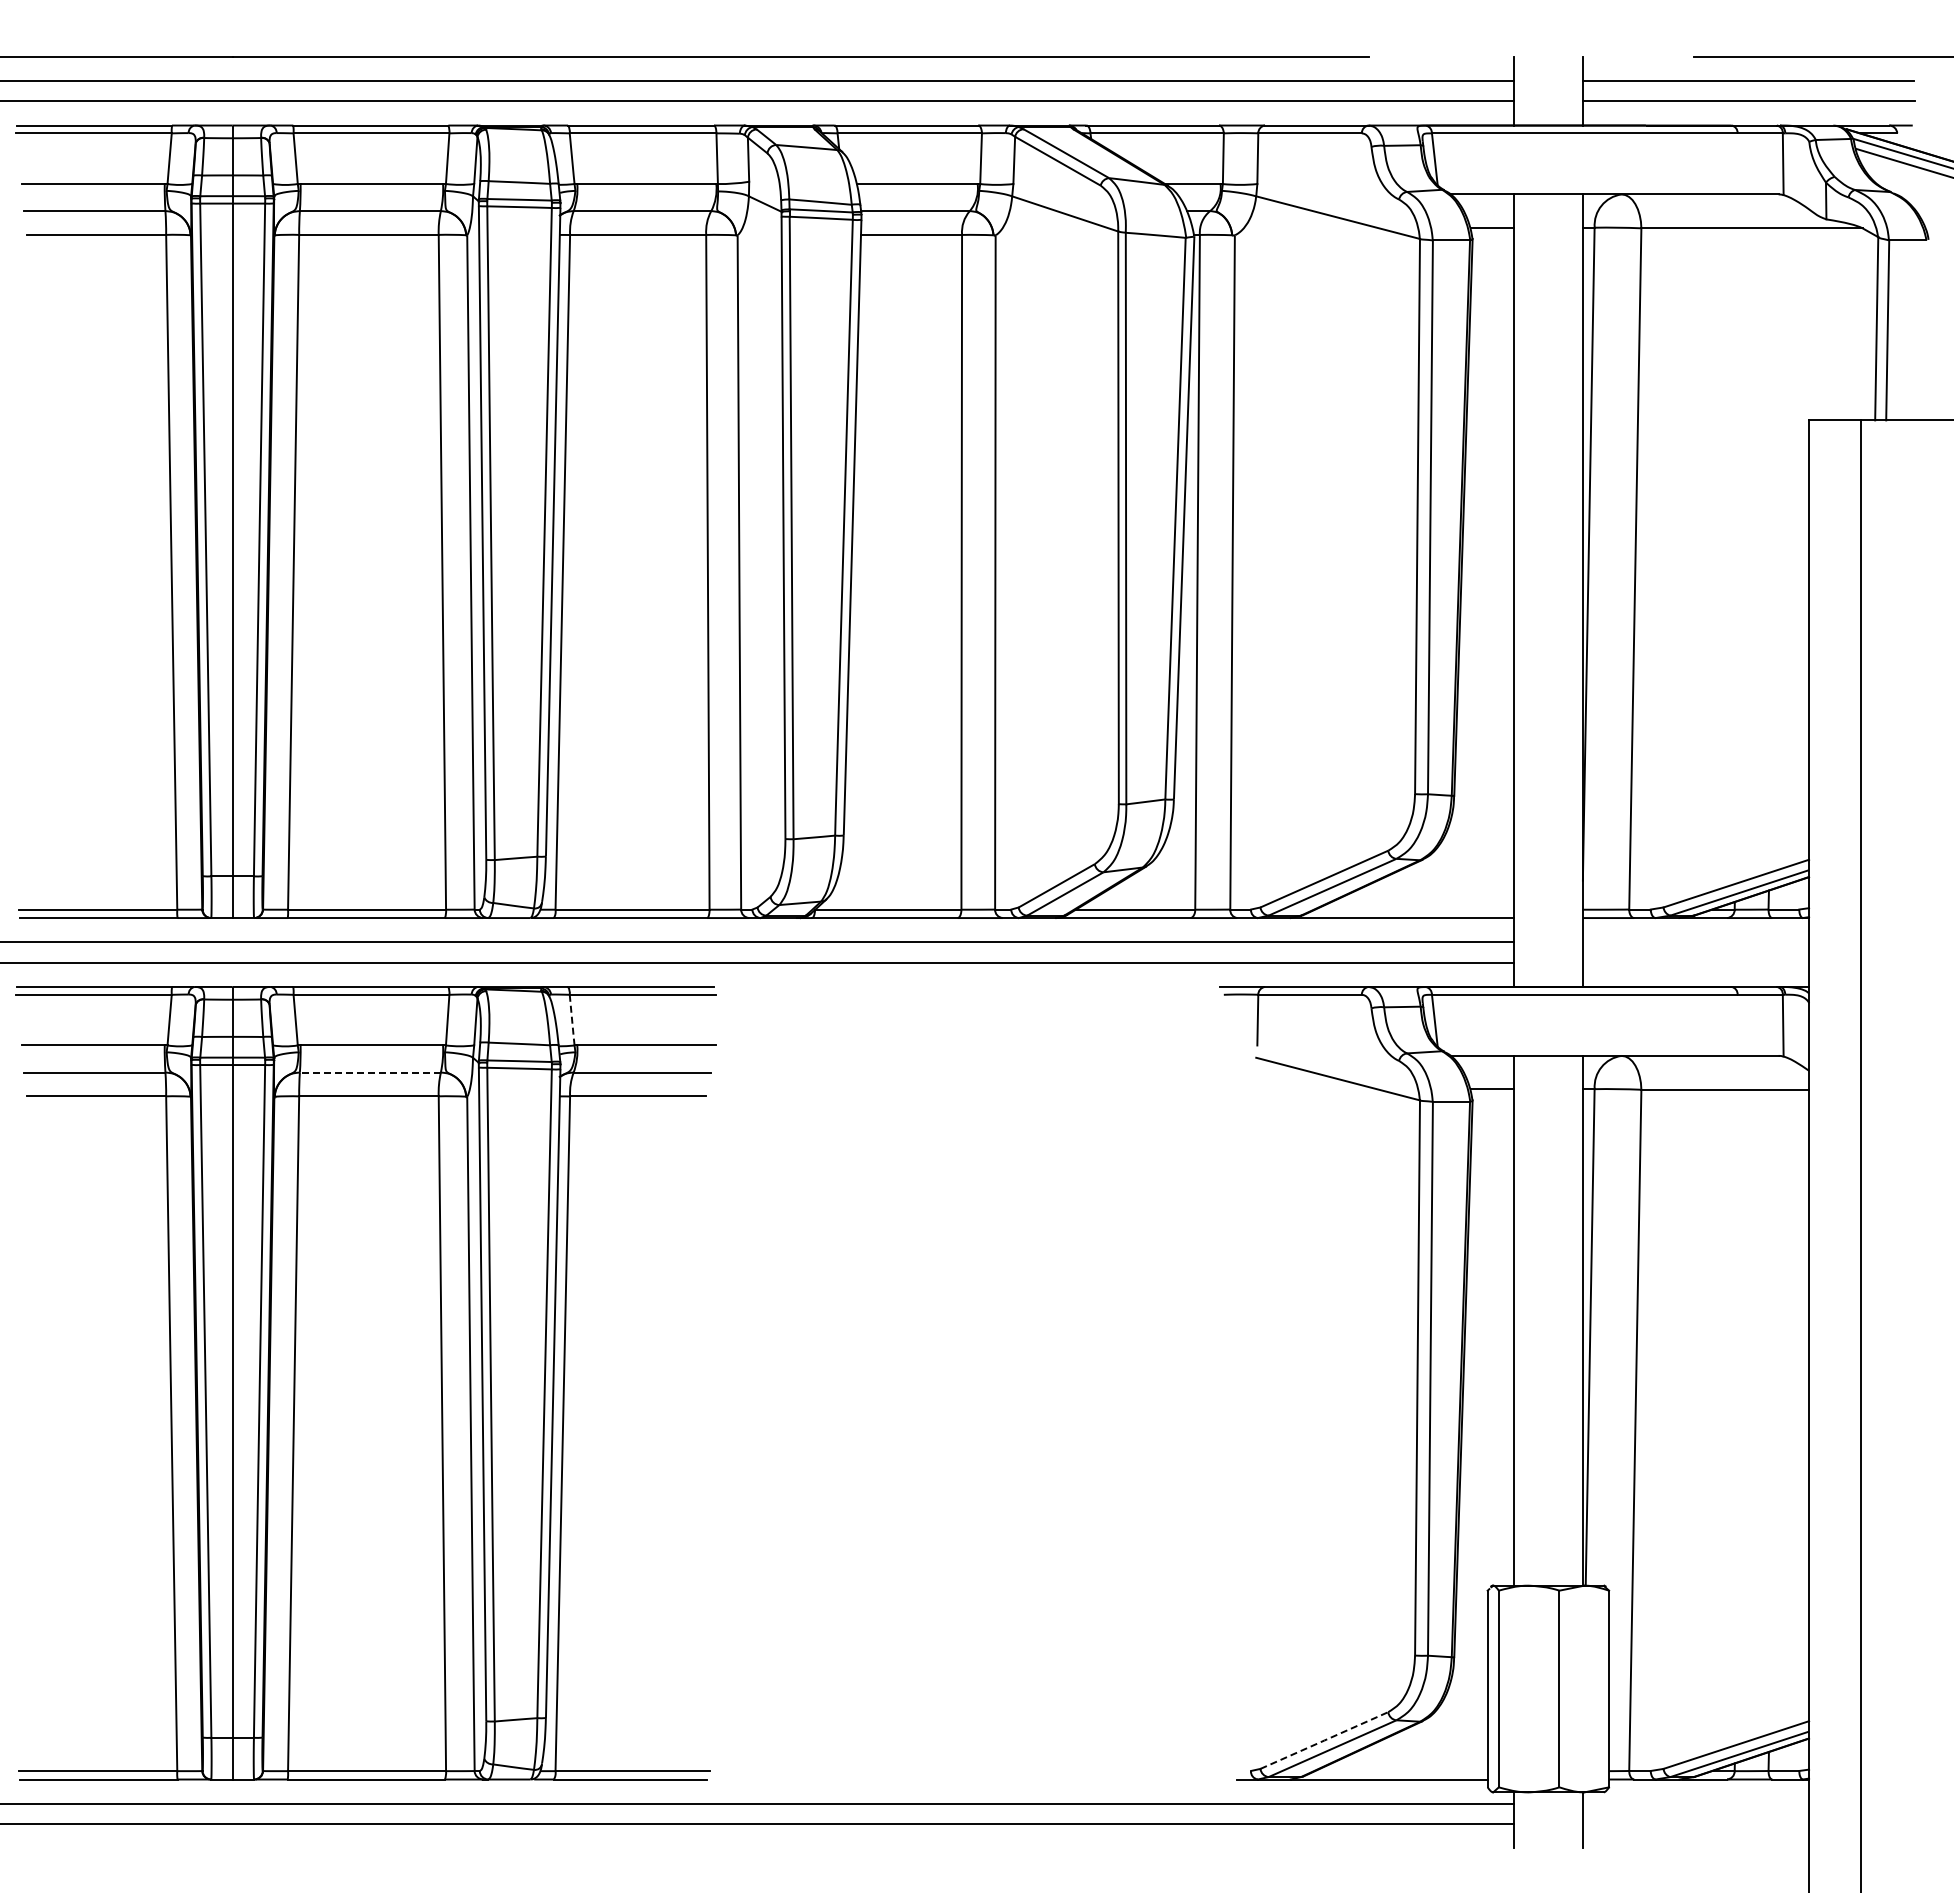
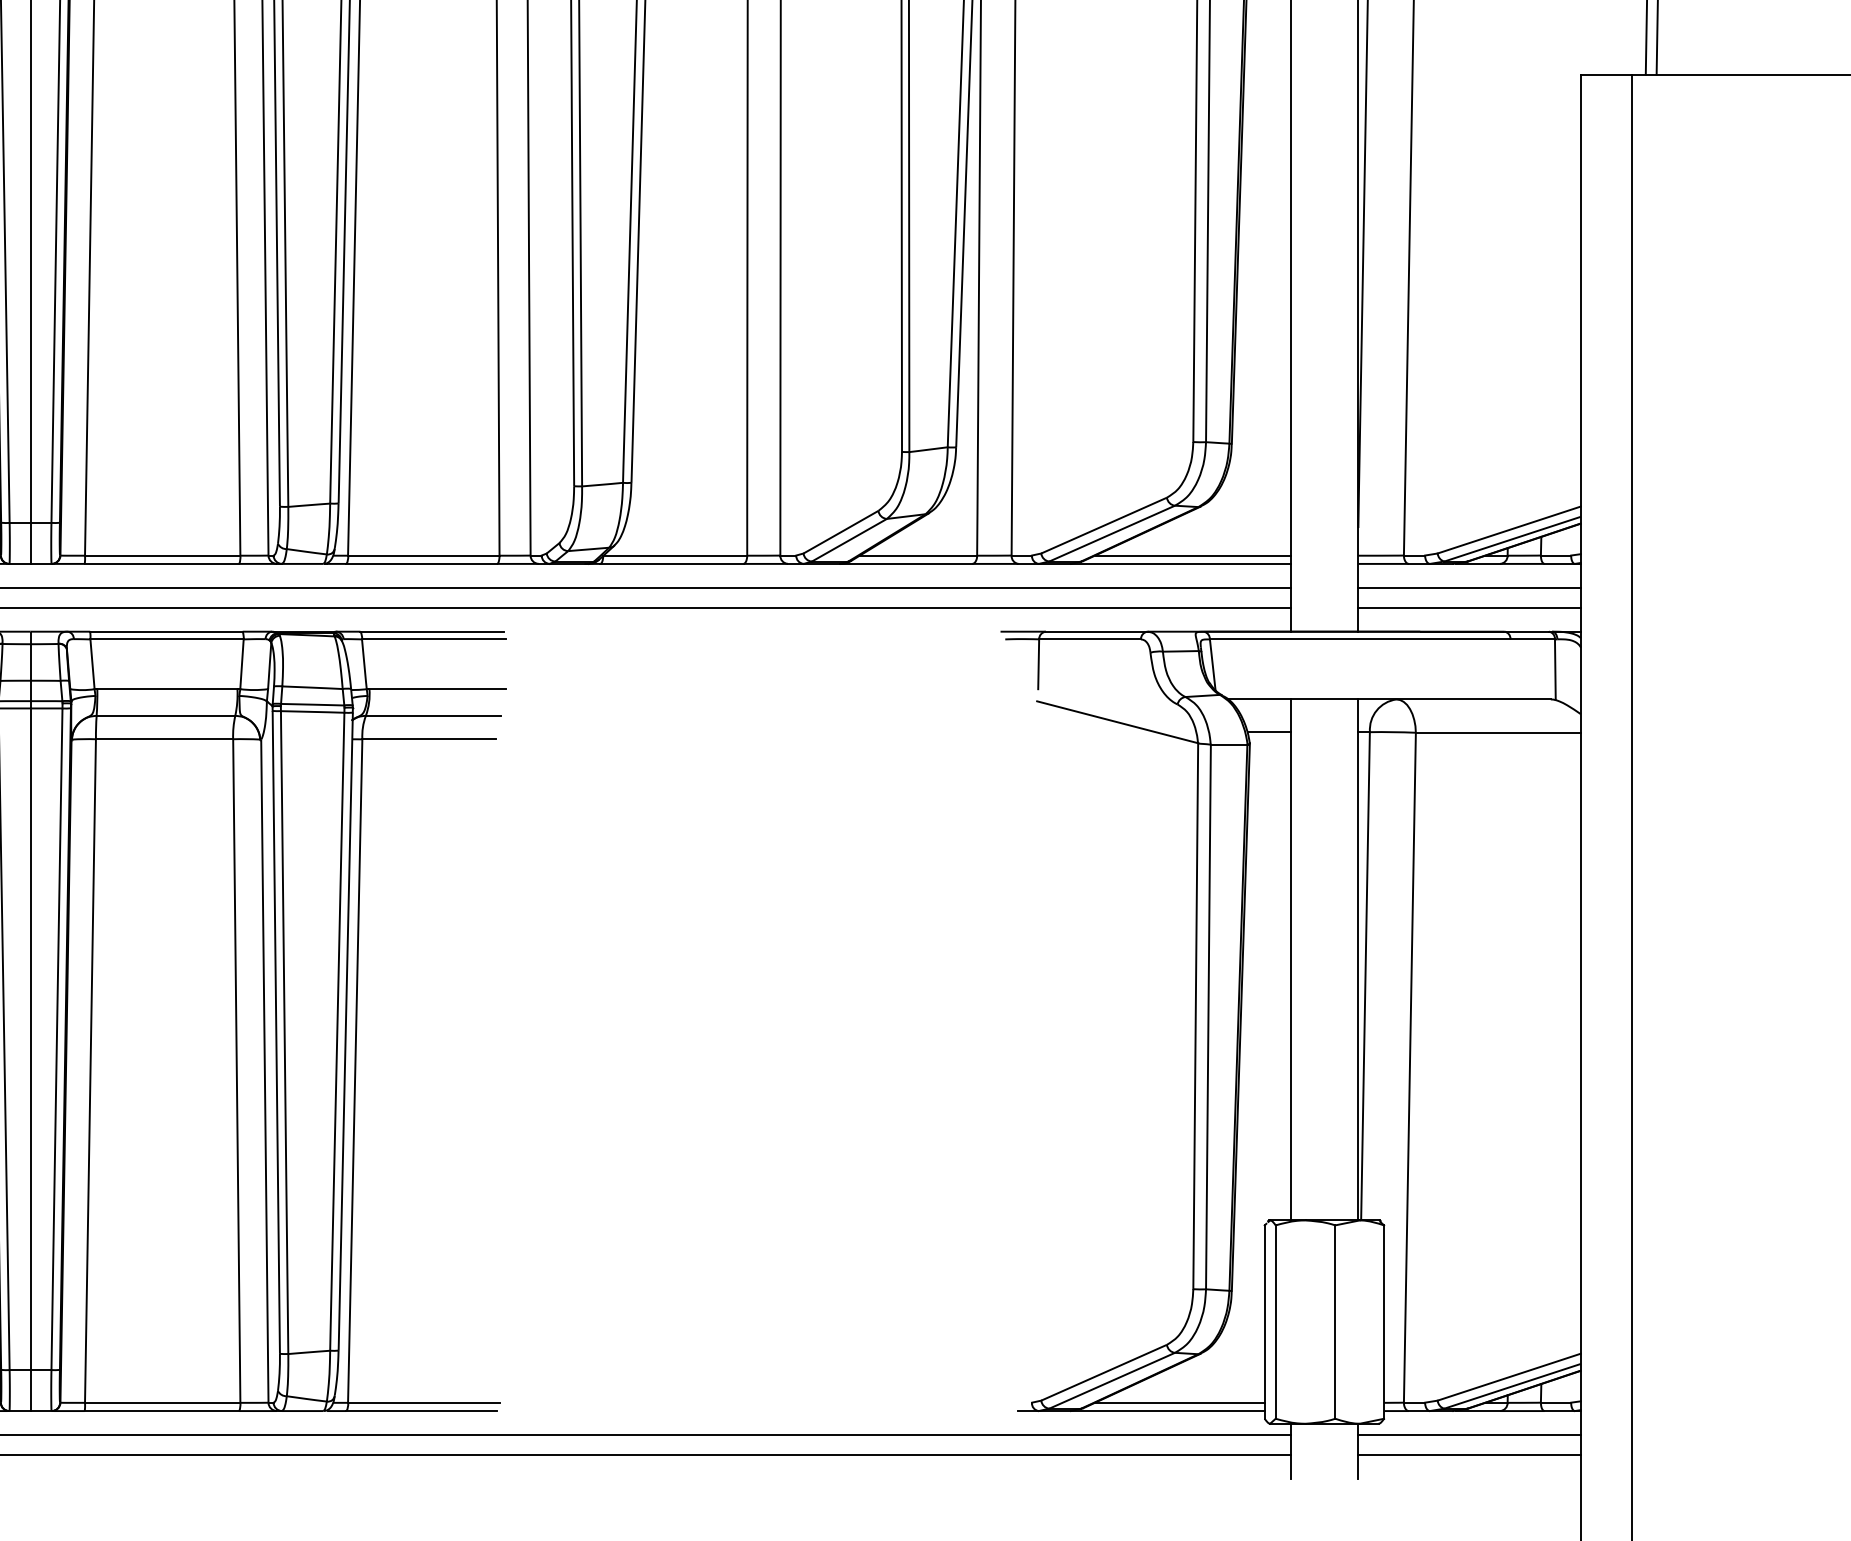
line: (1414, 909) -> (1192, 555), added
line: (1695, 942) -> (1469, 587), added
line: (1695, 962) -> (1469, 607), added
line: (572, 1021) -> (364, 665), dashed -> solid
line: (370, 1072) -> (166, 715), dashed -> solid
line: (1324, 1740) -> (1104, 1372), dashed -> solid
line: (1401, 1771) -> (1179, 1403), added
line: (1695, 1803) -> (1469, 1434), added
line: (1695, 1824) -> (1469, 1455), added

